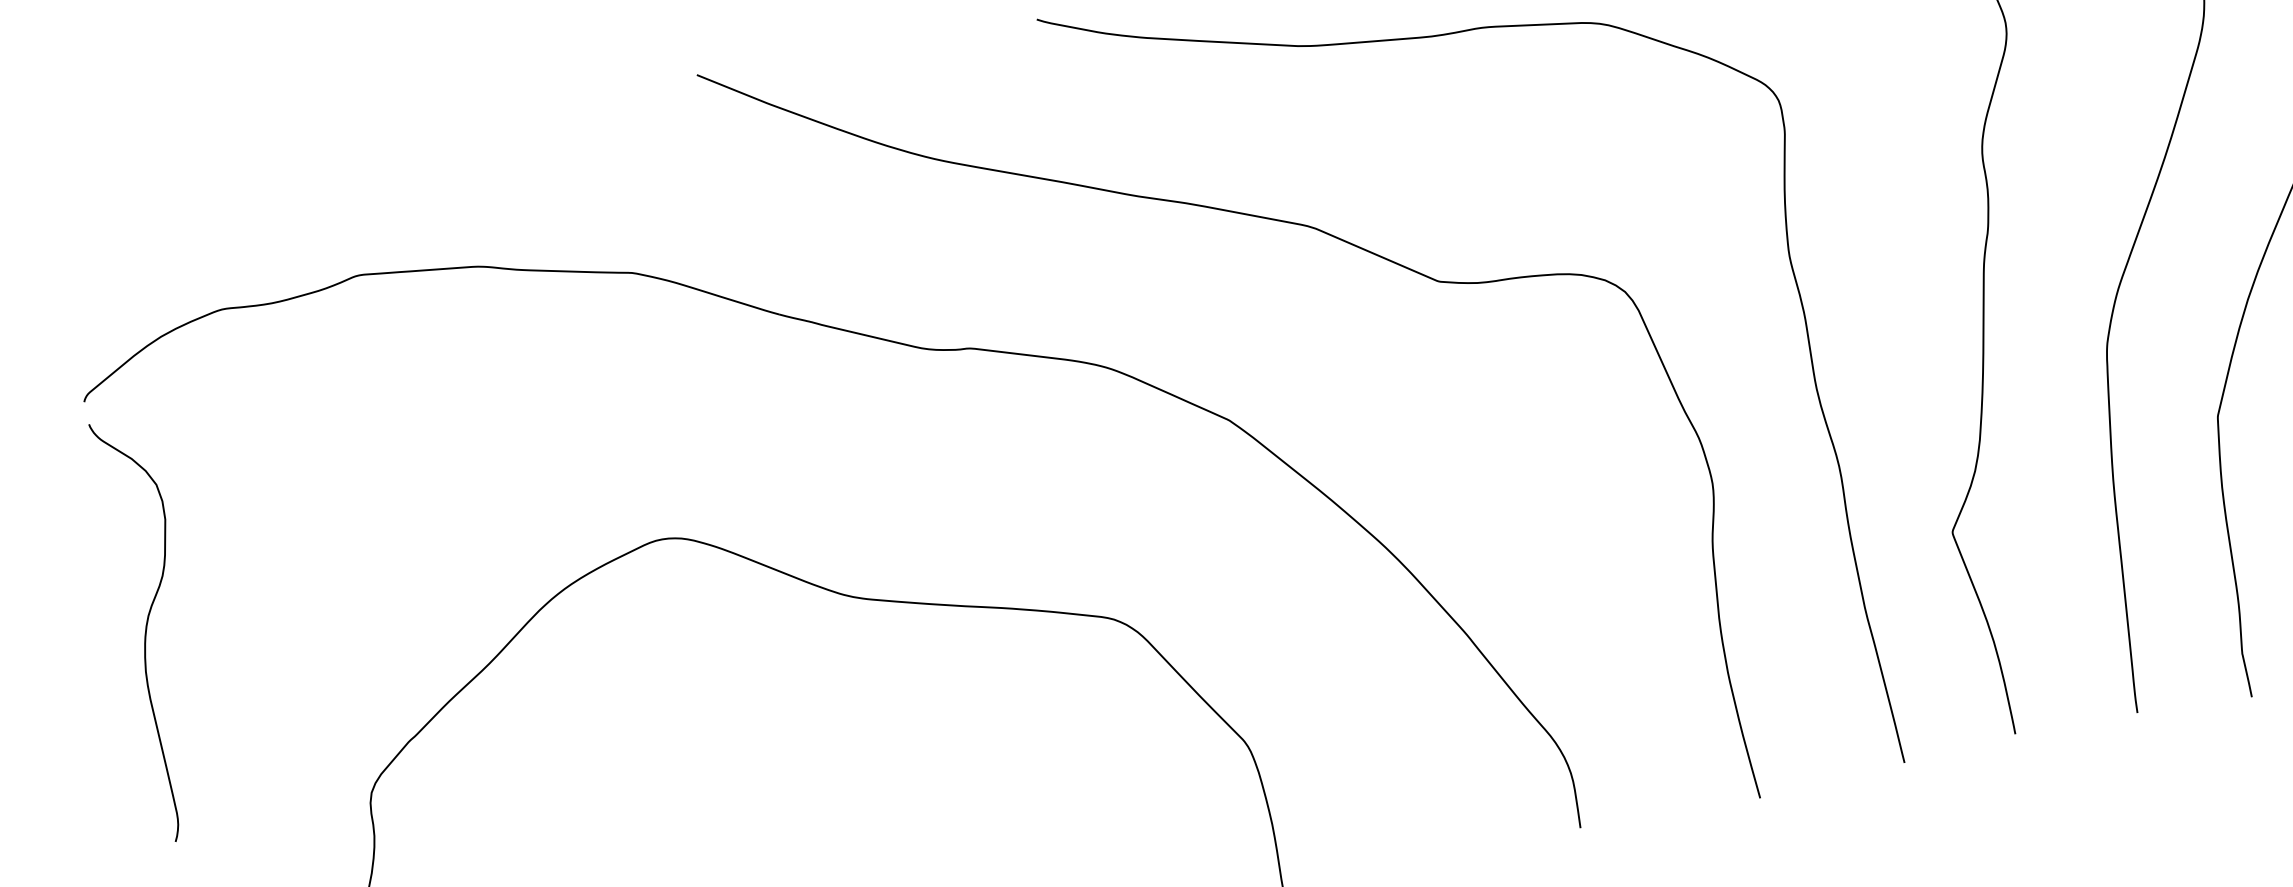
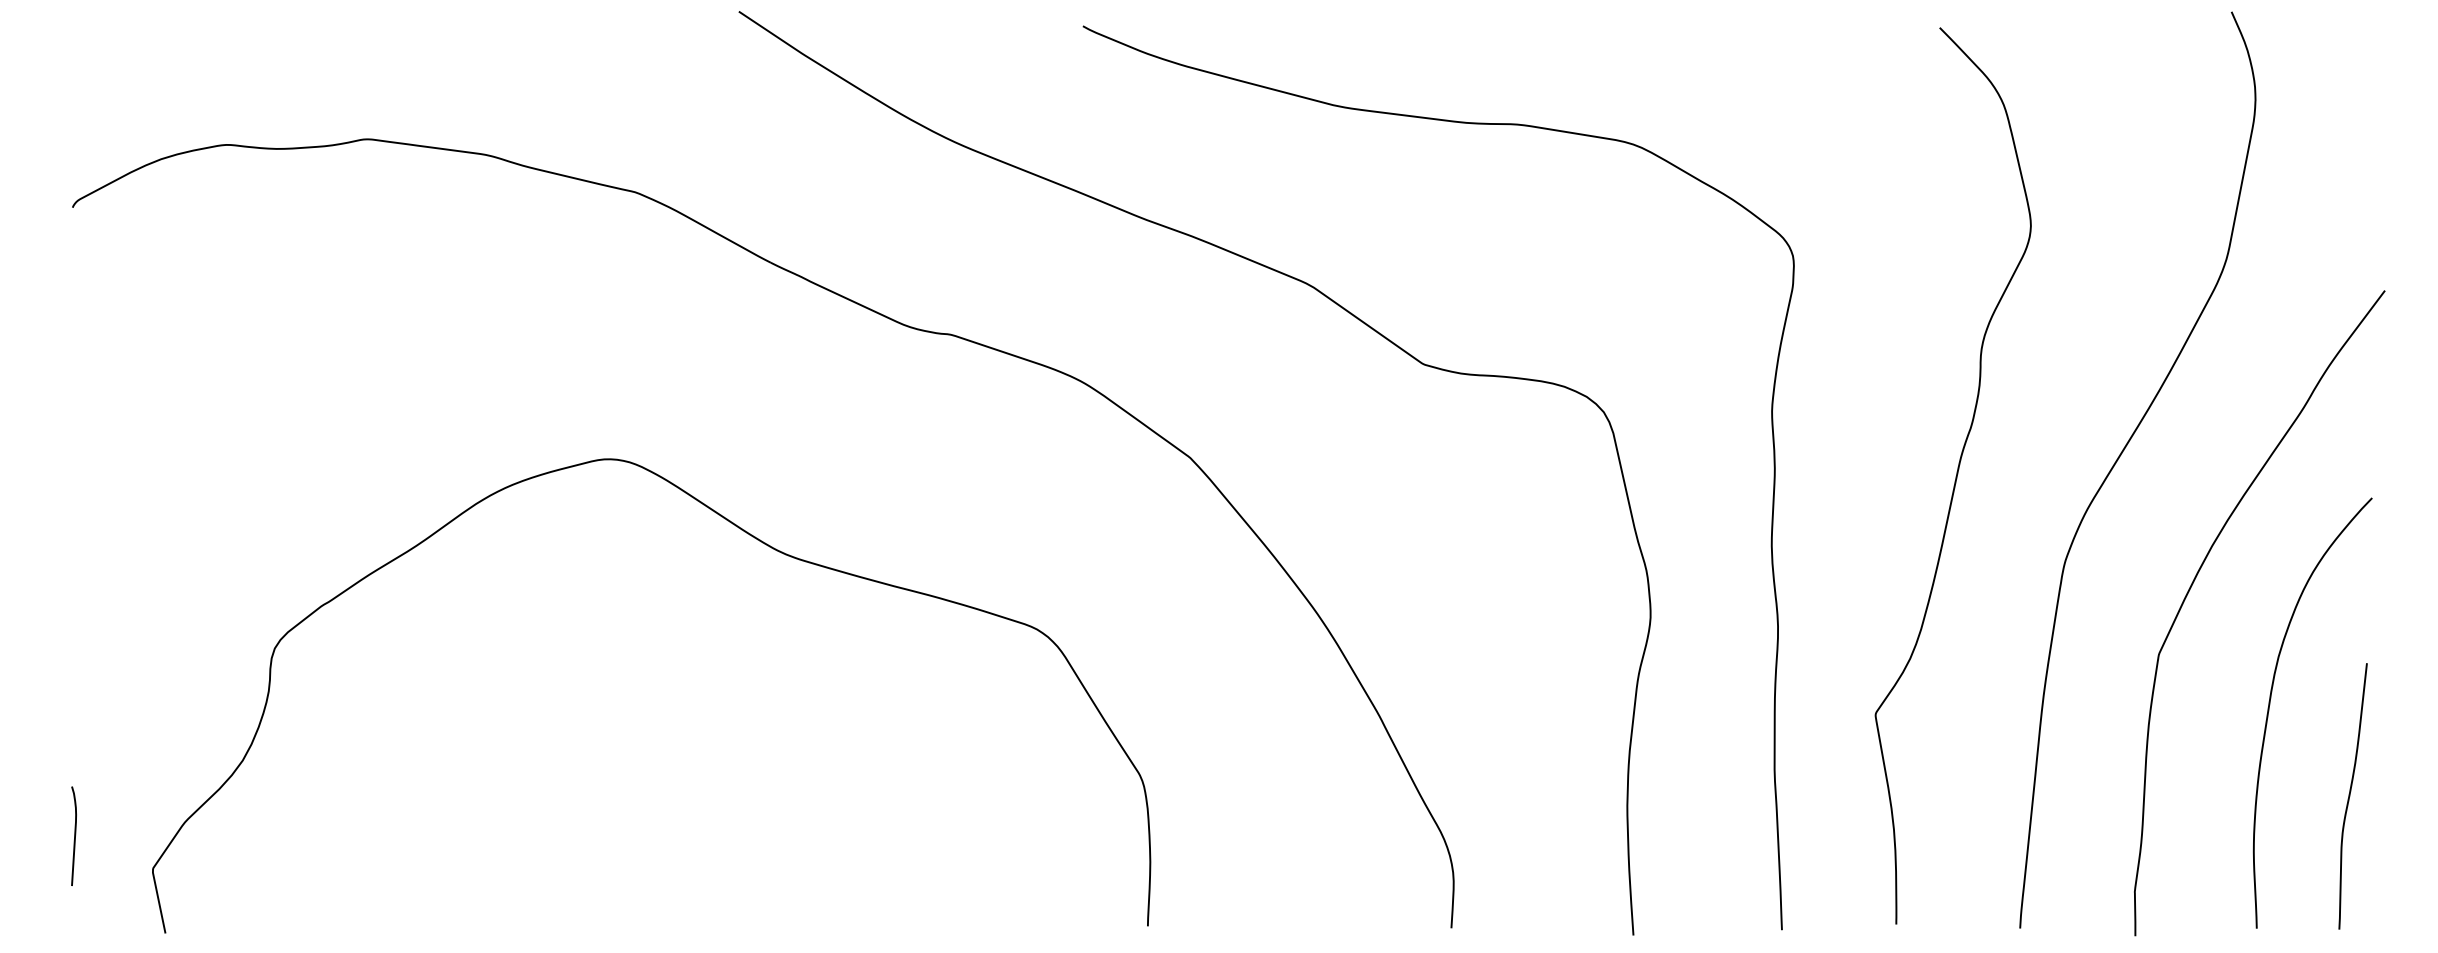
curve: (148, 623) -> (90, 437), removed

